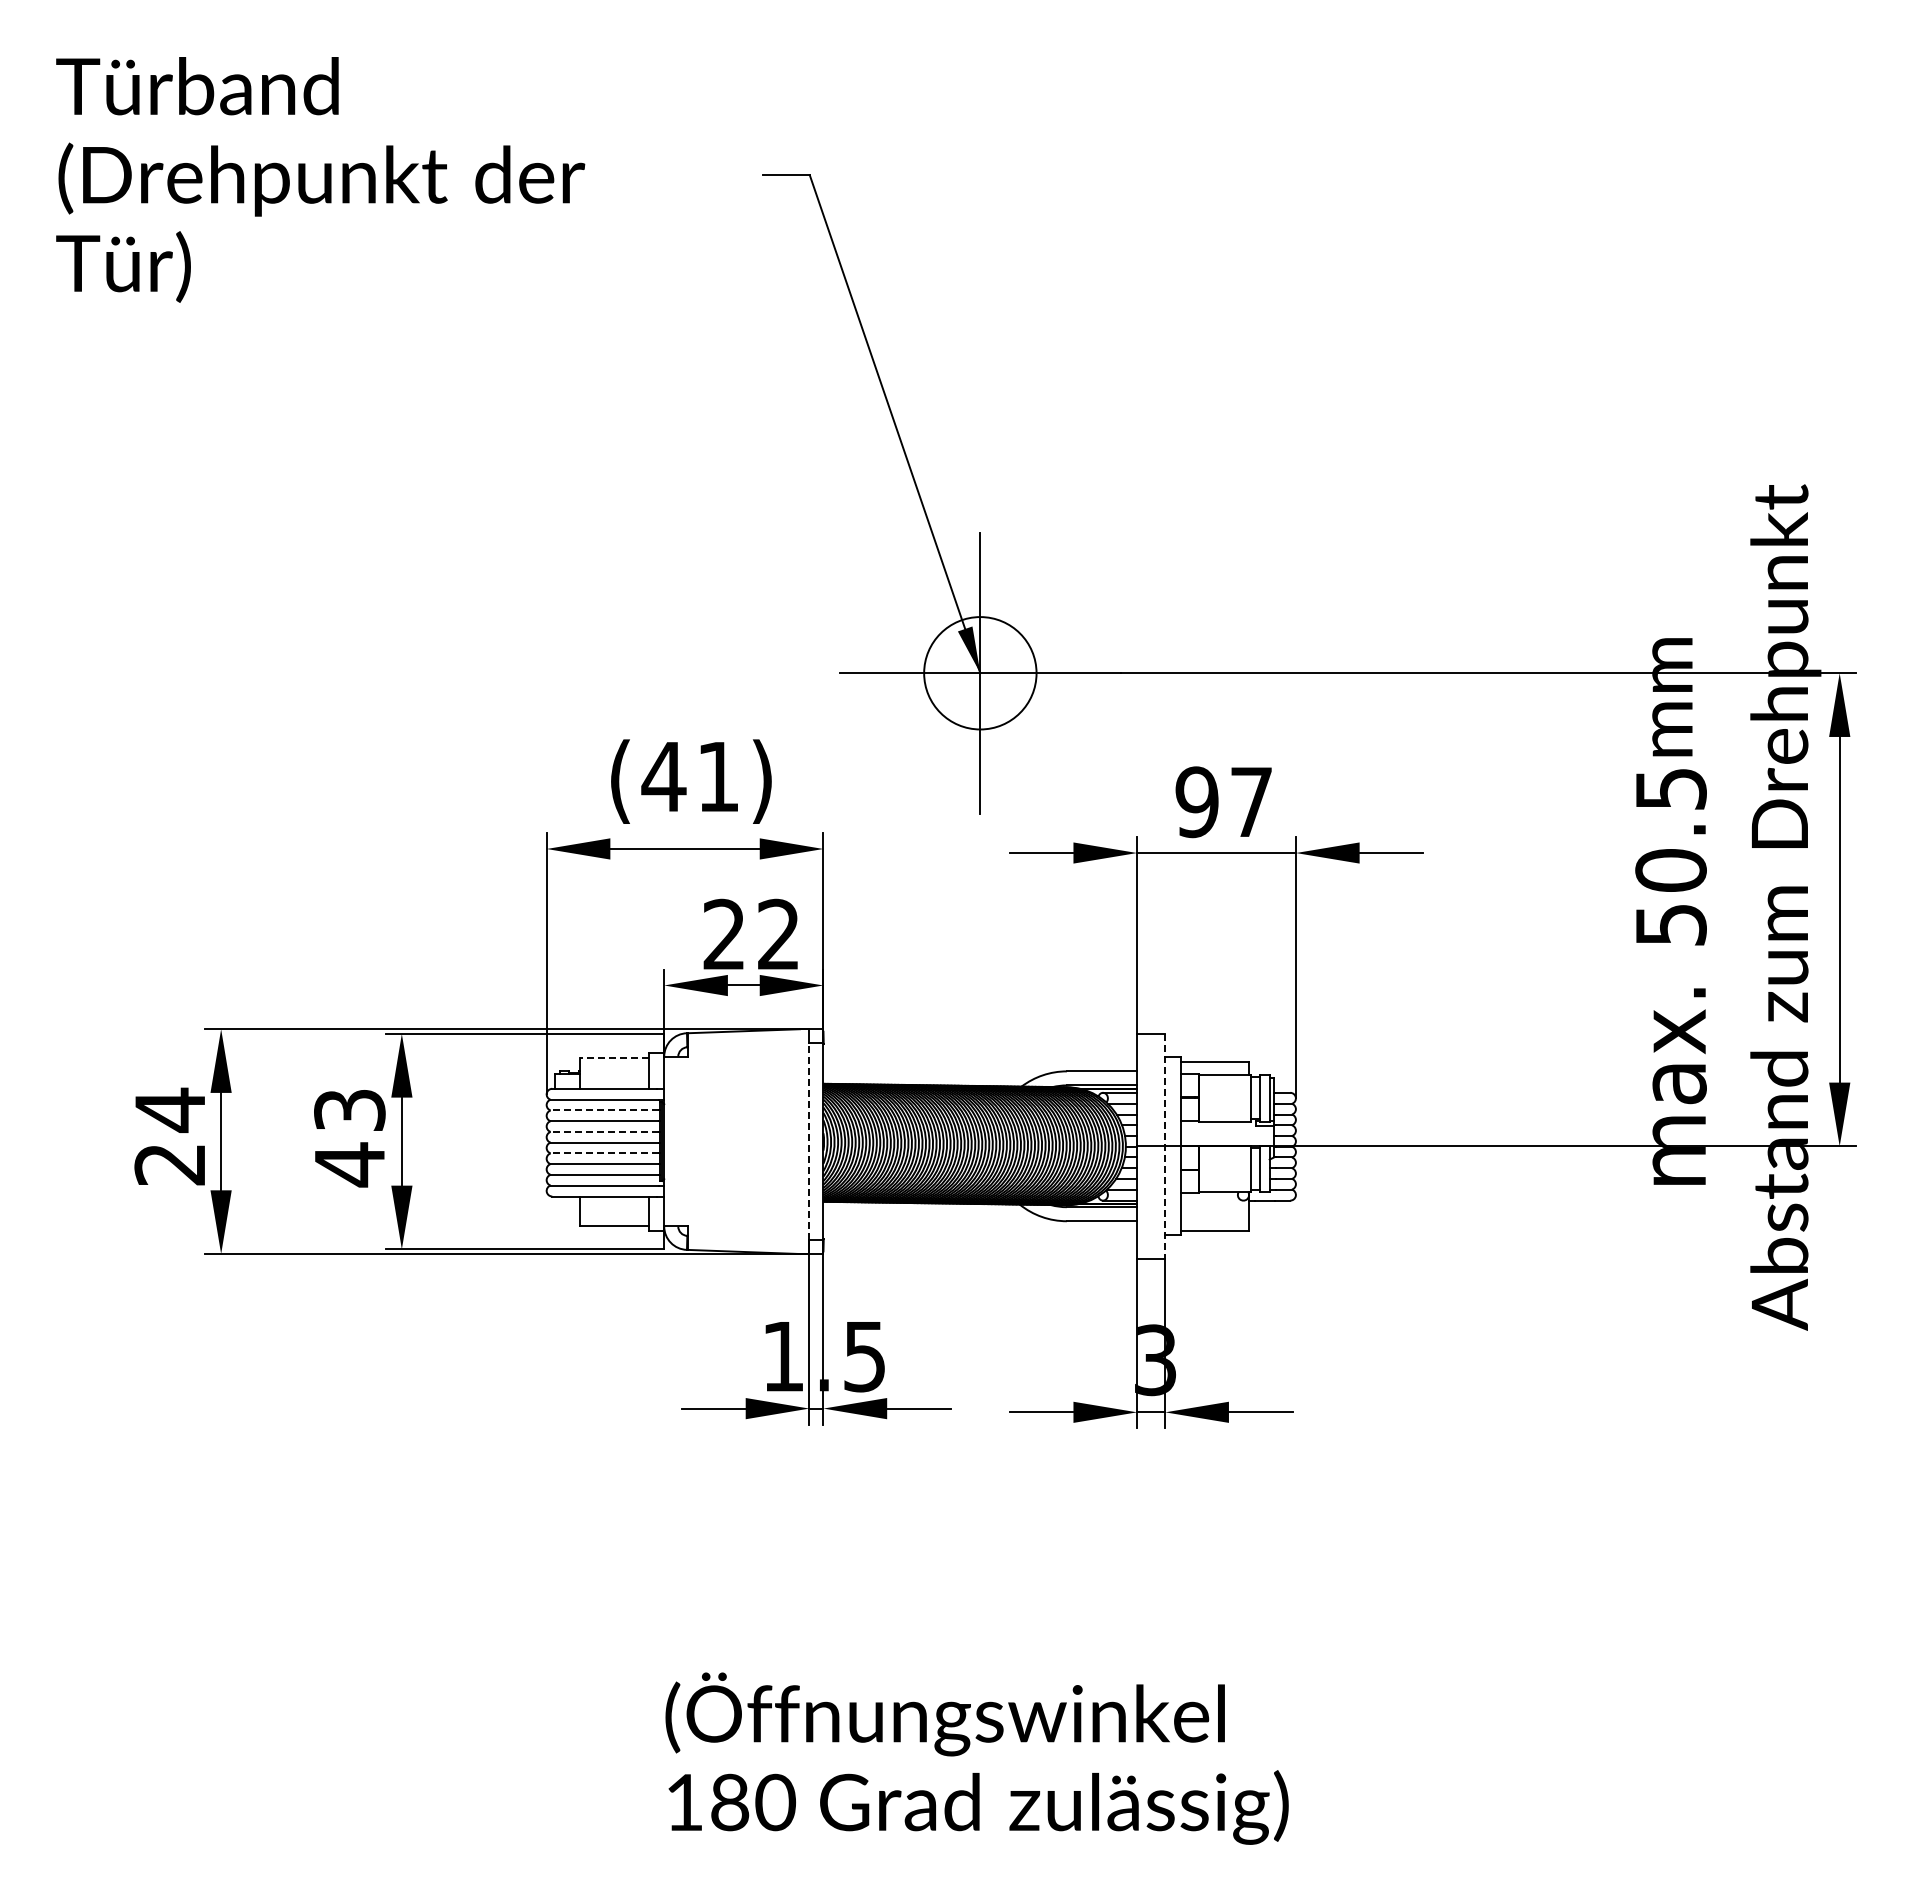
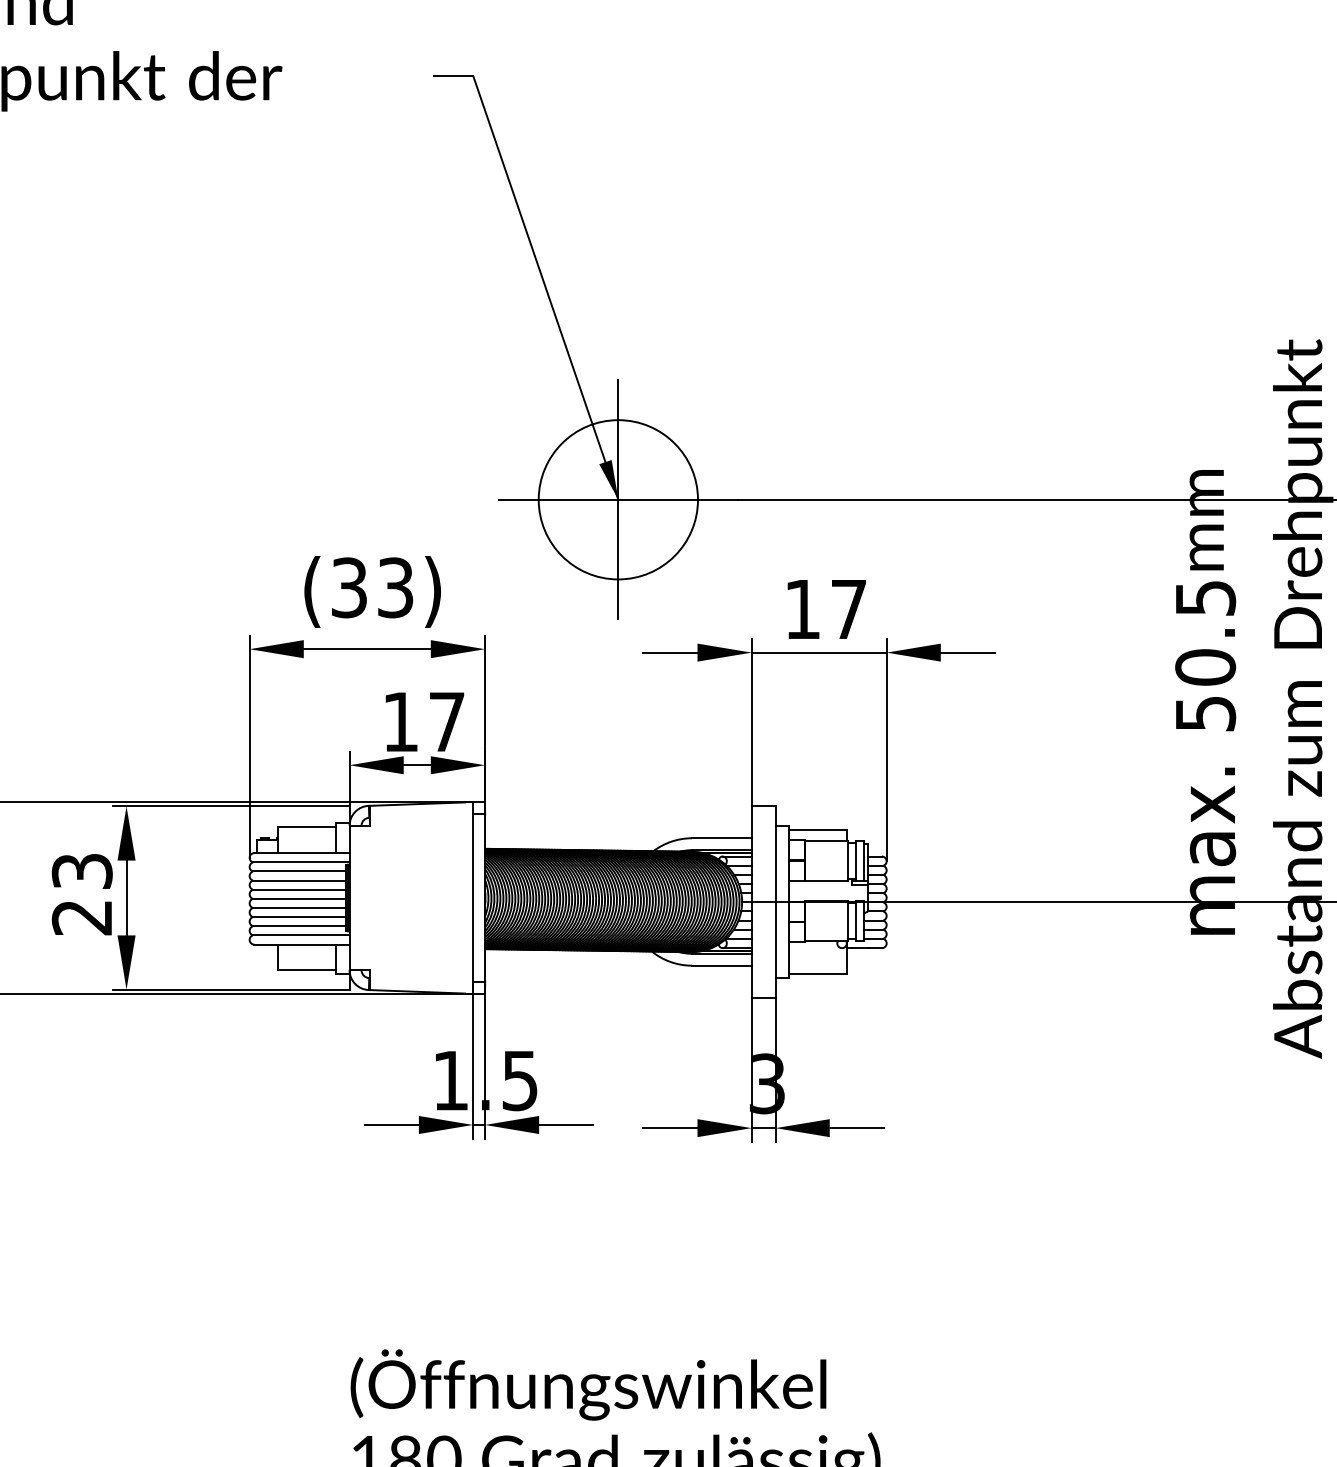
circle: (980, 672) -> (618, 499), size x1.67
text: (689, 776) -> (371, 587), (41) -> (33)
text: (1196, 802) -> (802, 609), 97 -> 17
text: (750, 933) -> (422, 721), 22 -> 17
line: (614, 1057) -> (307, 826), dashed -> solid
line: (604, 1110) -> (298, 871), dashed -> solid
line: (604, 1131) -> (298, 889), dashed -> solid
line: (809, 1141) -> (473, 897), dashed -> solid
line: (1165, 1146) -> (775, 902), dashed -> solid
line: (604, 1153) -> (298, 908), dashed -> solid
text: (349, 1164) -> (82, 917), 43 -> 23

